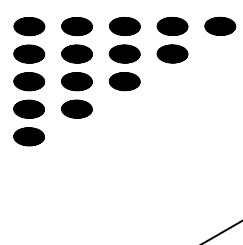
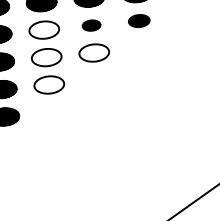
hatch: (77, 53) -> (44, 29), removed
part: (124, 53) -> (91, 25), size x0.6
part: (172, 53) -> (139, 20), size x0.7
hatch: (76, 81) -> (46, 57), removed
hatch: (124, 81) -> (94, 52), removed
hatch: (76, 108) -> (48, 84), removed

